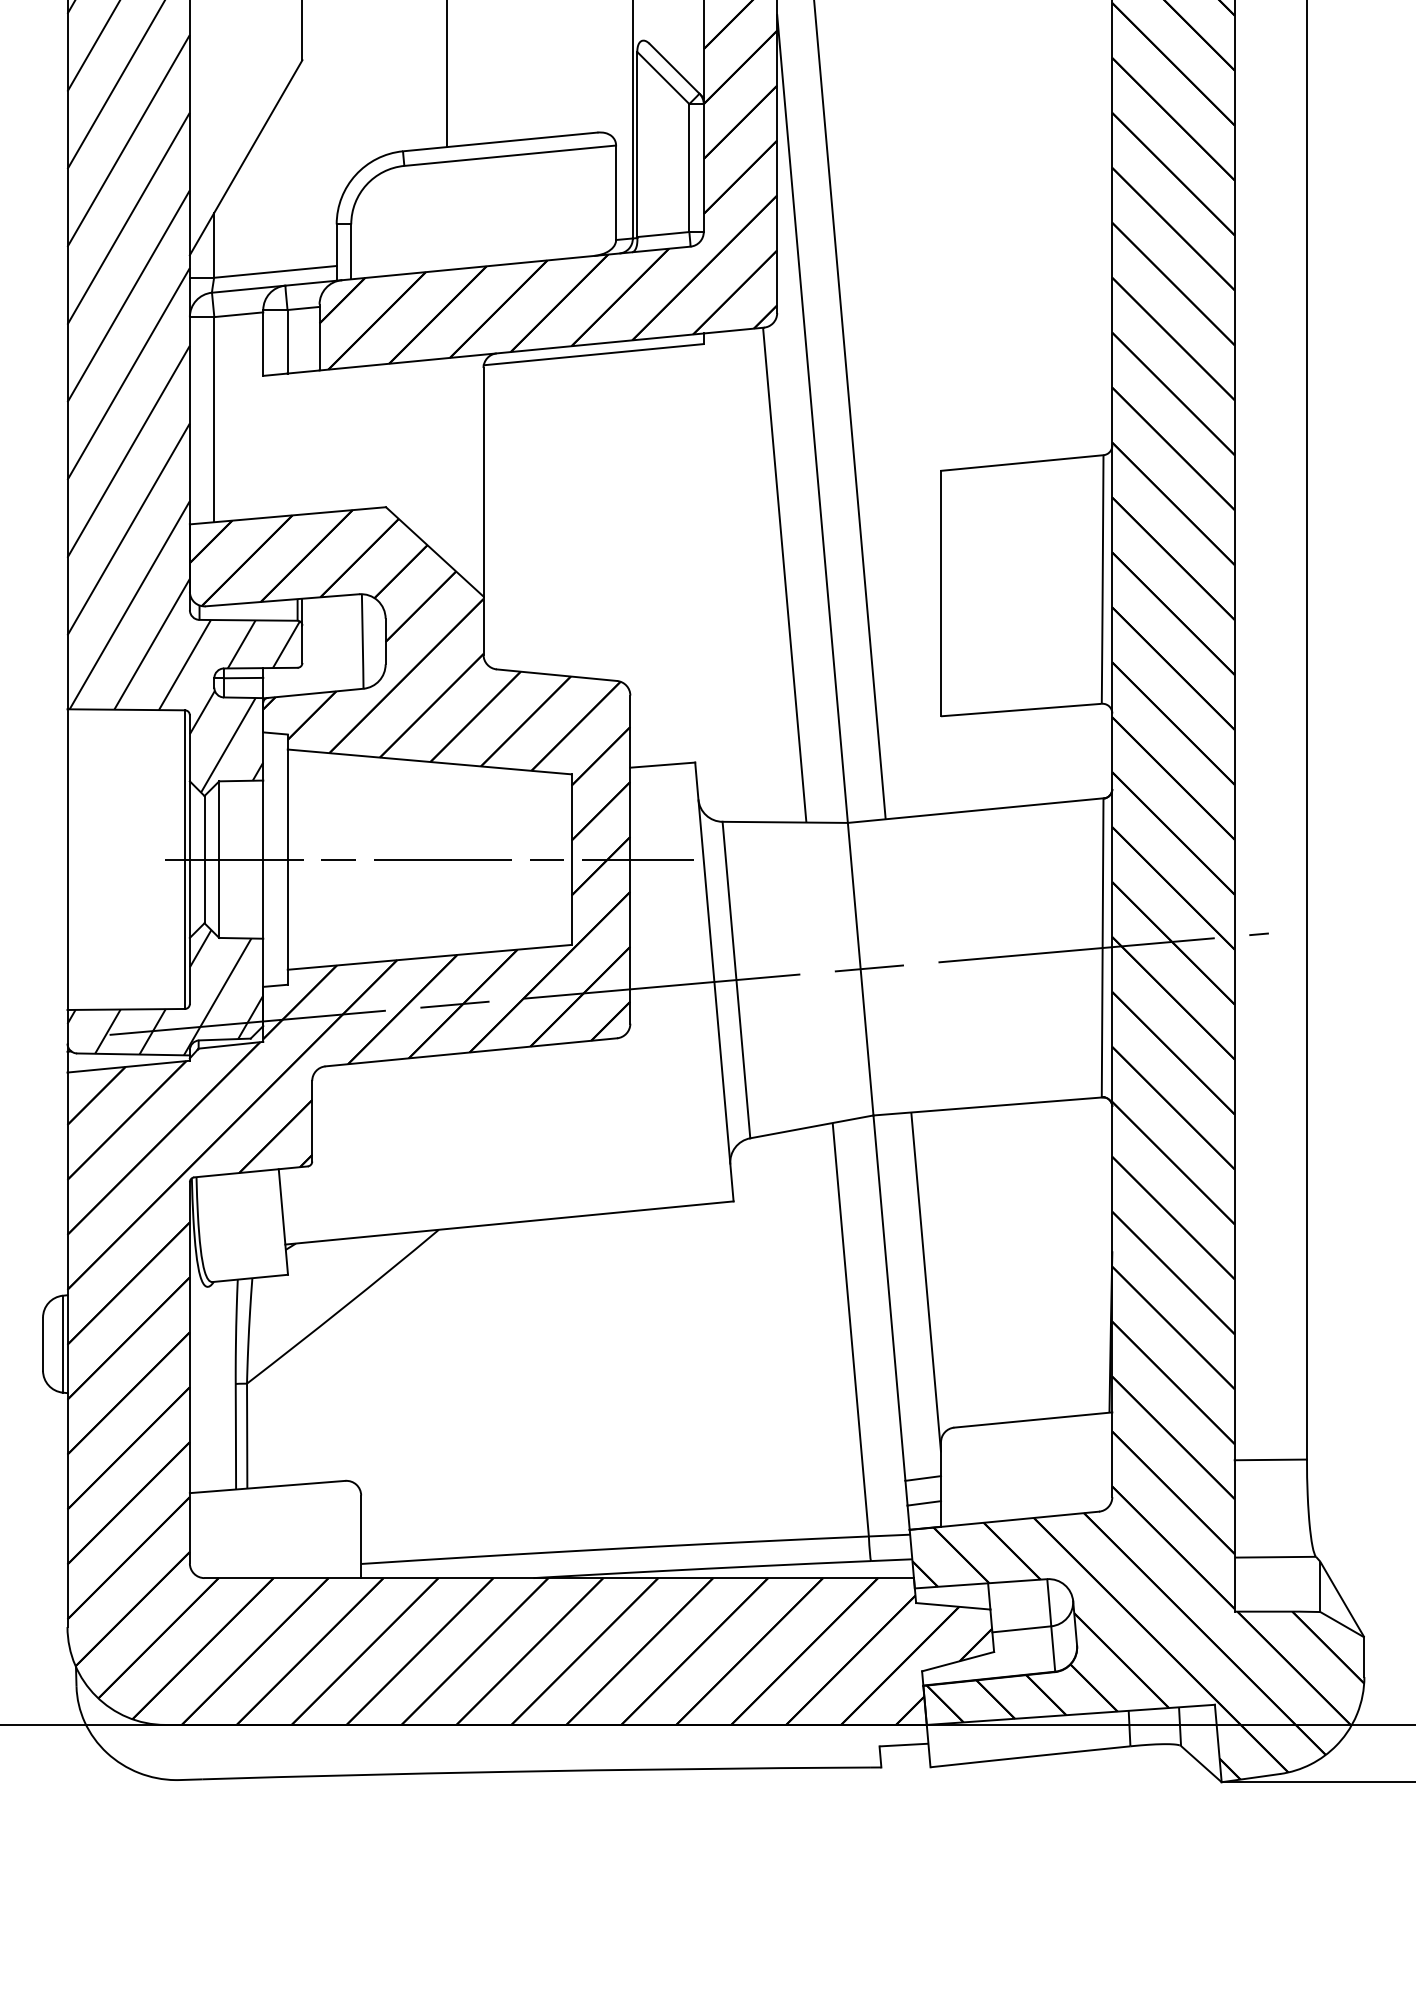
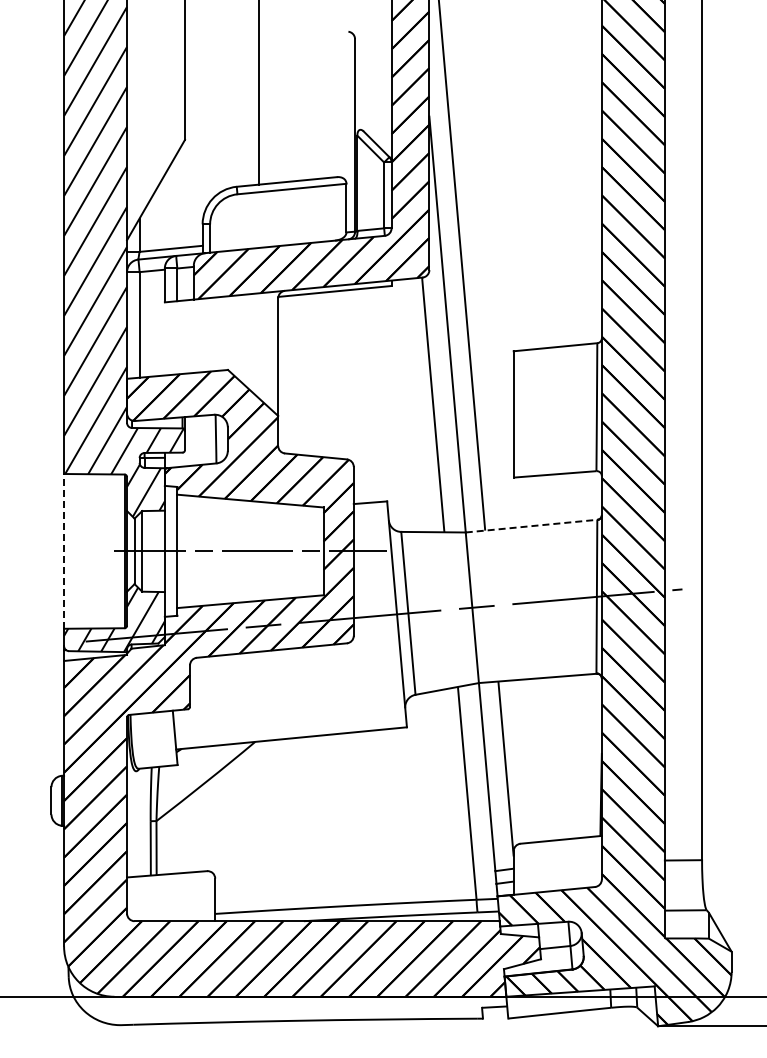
line: (977, 811) -> (532, 526), solid -> dashed
line: (68, 857) -> (64, 550), solid -> dashed

